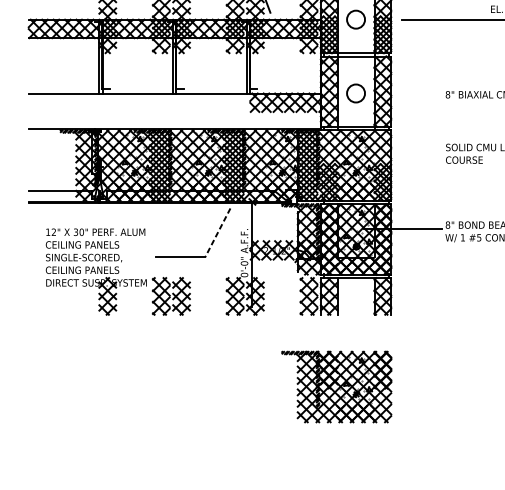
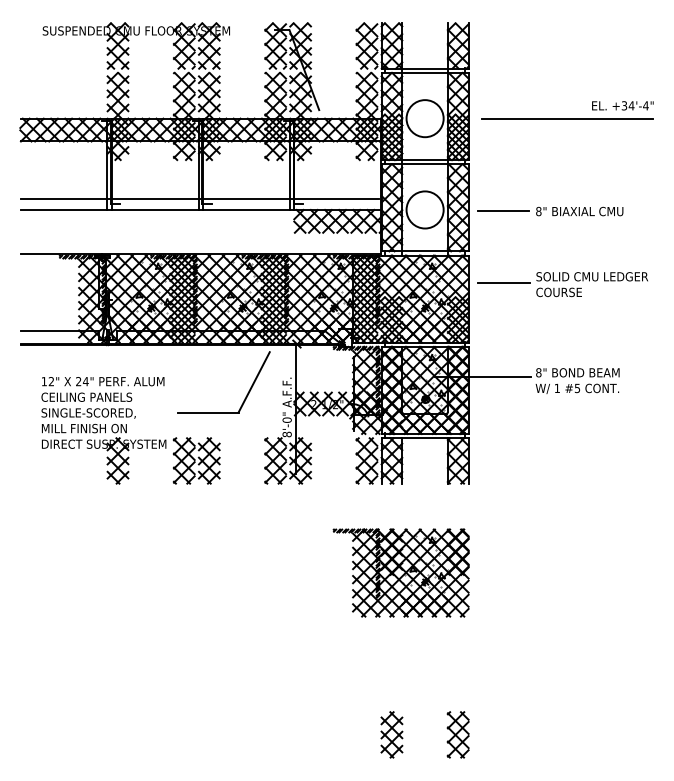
circle: (355, 19) -> (424, 118), size x1.67
line: (173, 84) -> (199, 198), added
circle: (355, 93) -> (424, 209), size x1.67
line: (419, 93) -> (503, 210), added
line: (420, 152) -> (504, 282), added
text: (79, 232) -> (82, 381), 30" -> 24"
line: (217, 232) -> (253, 382), dashed -> solid
text: (82, 270) -> (86, 428), CEILING PANELS -> MILL FINISH ON
text: (243, 275) -> (286, 434), 0'-0" -> 8'-0"

